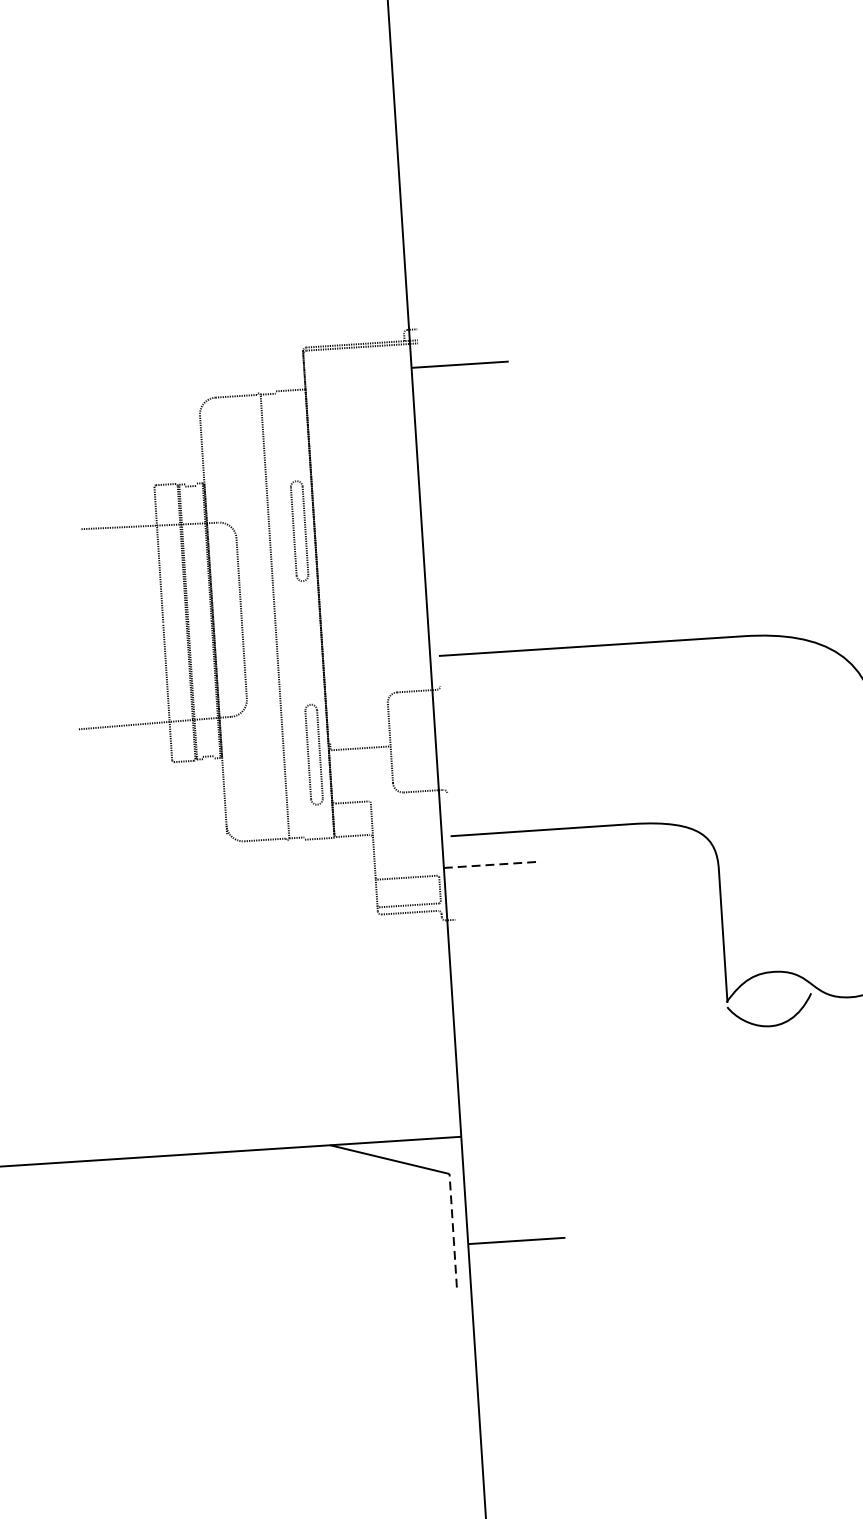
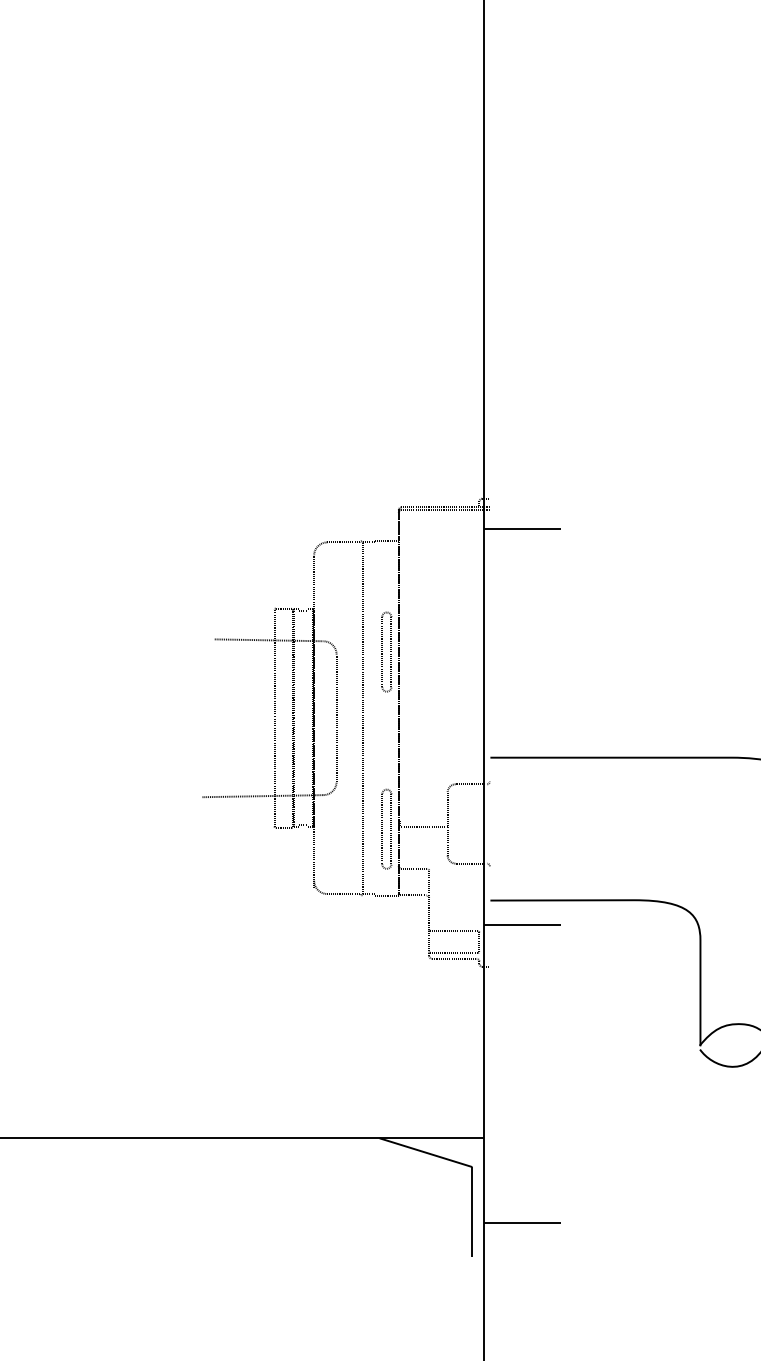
line: (493, 865) -> (522, 925), dashed -> solid
line: (453, 1231) -> (472, 1212), dashed -> solid

